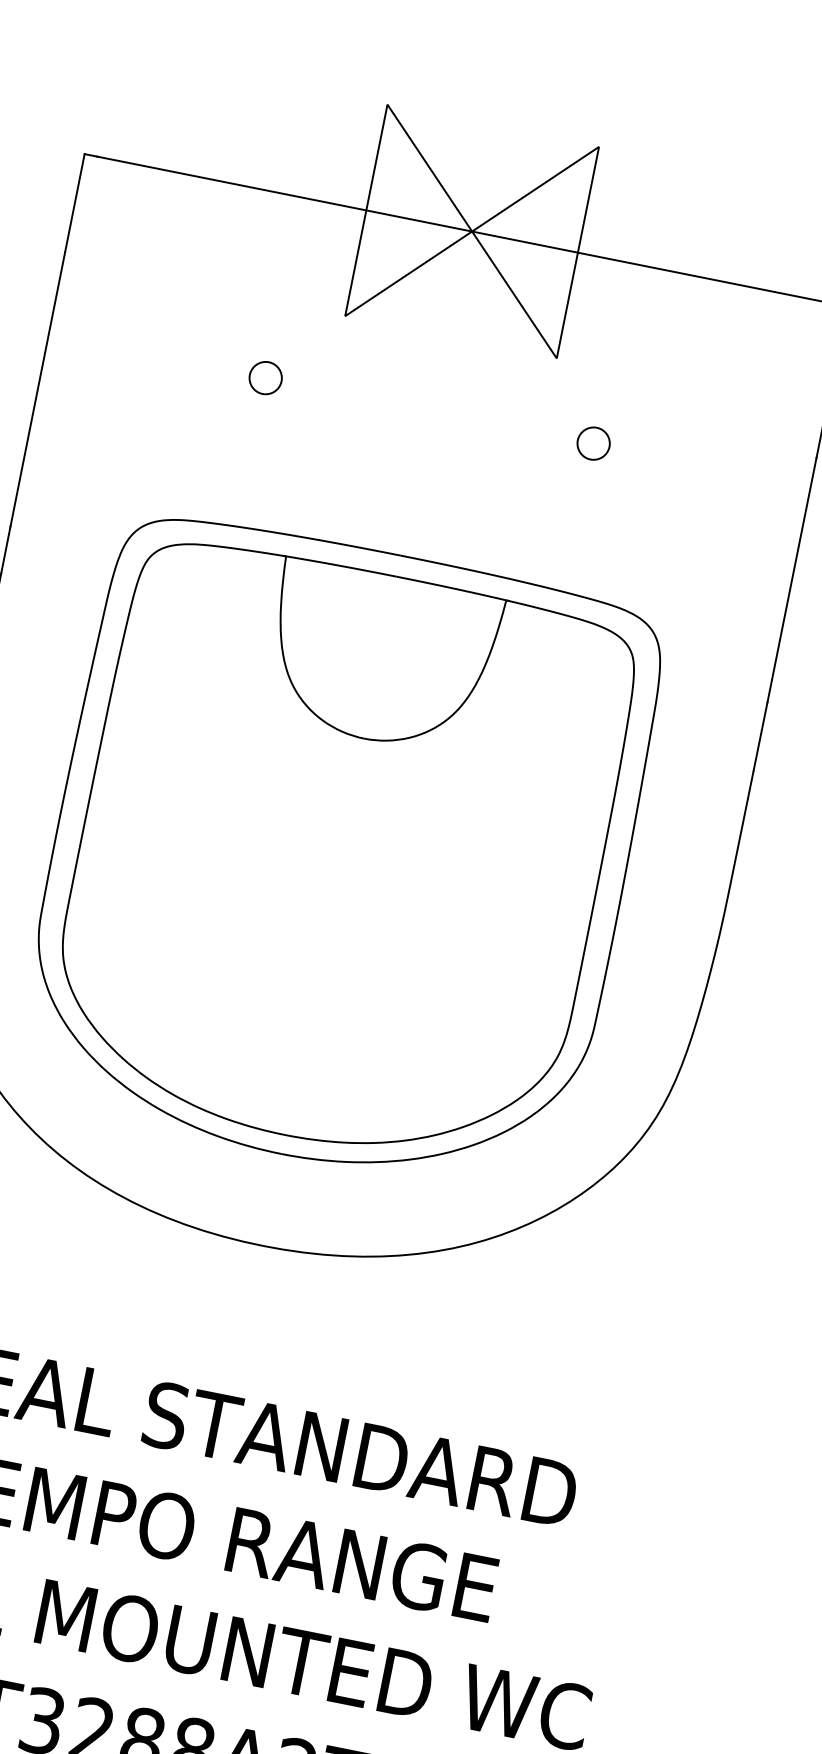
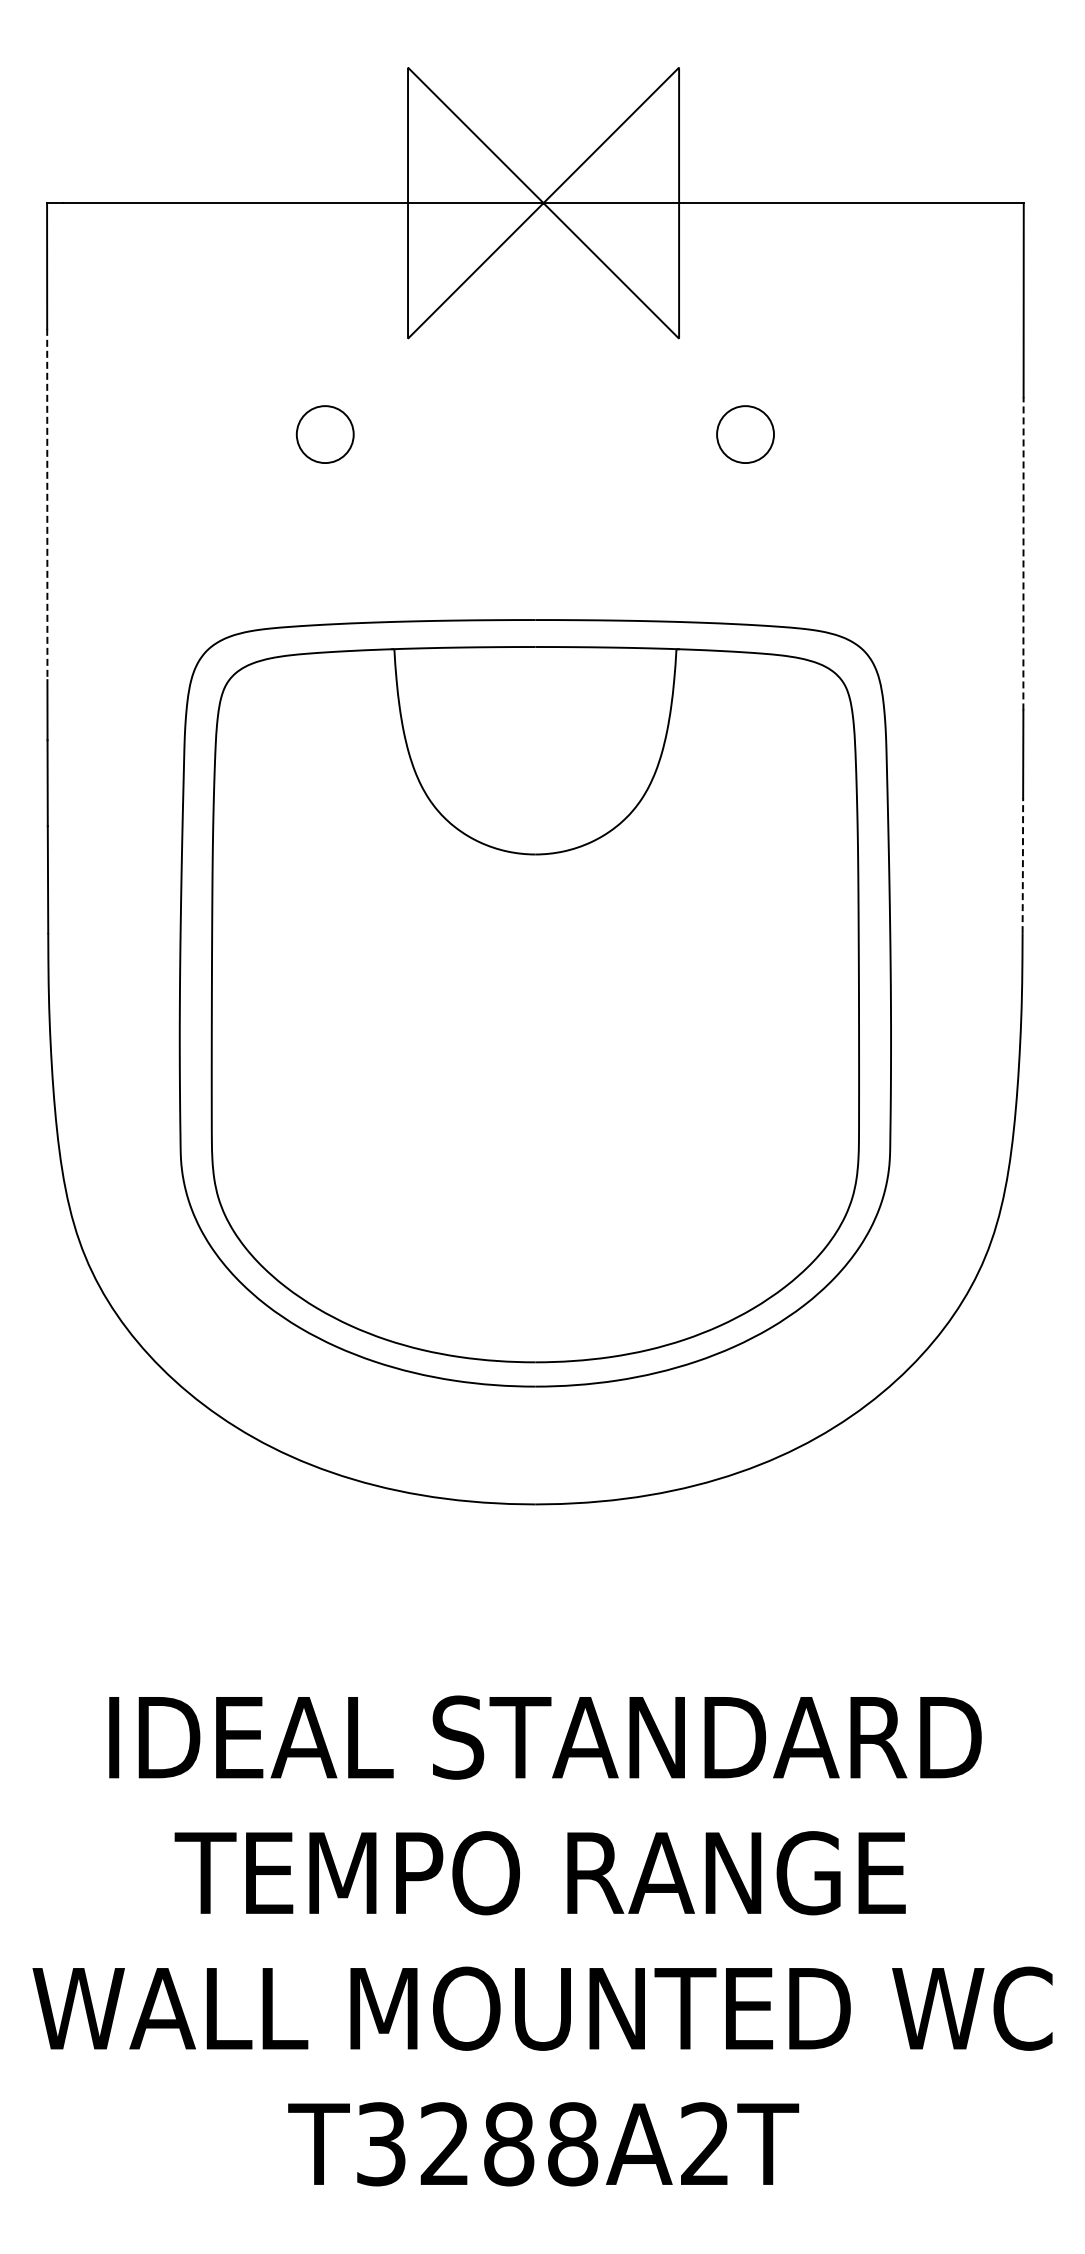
circle: (265, 378) -> (325, 434), size x1.4
line: (37, 389) -> (47, 504), solid -> dashed
circle: (593, 443) -> (745, 434), size x1.4
line: (792, 579) -> (1023, 553), solid -> dashed
line: (742, 823) -> (1022, 865), solid -> dashed

